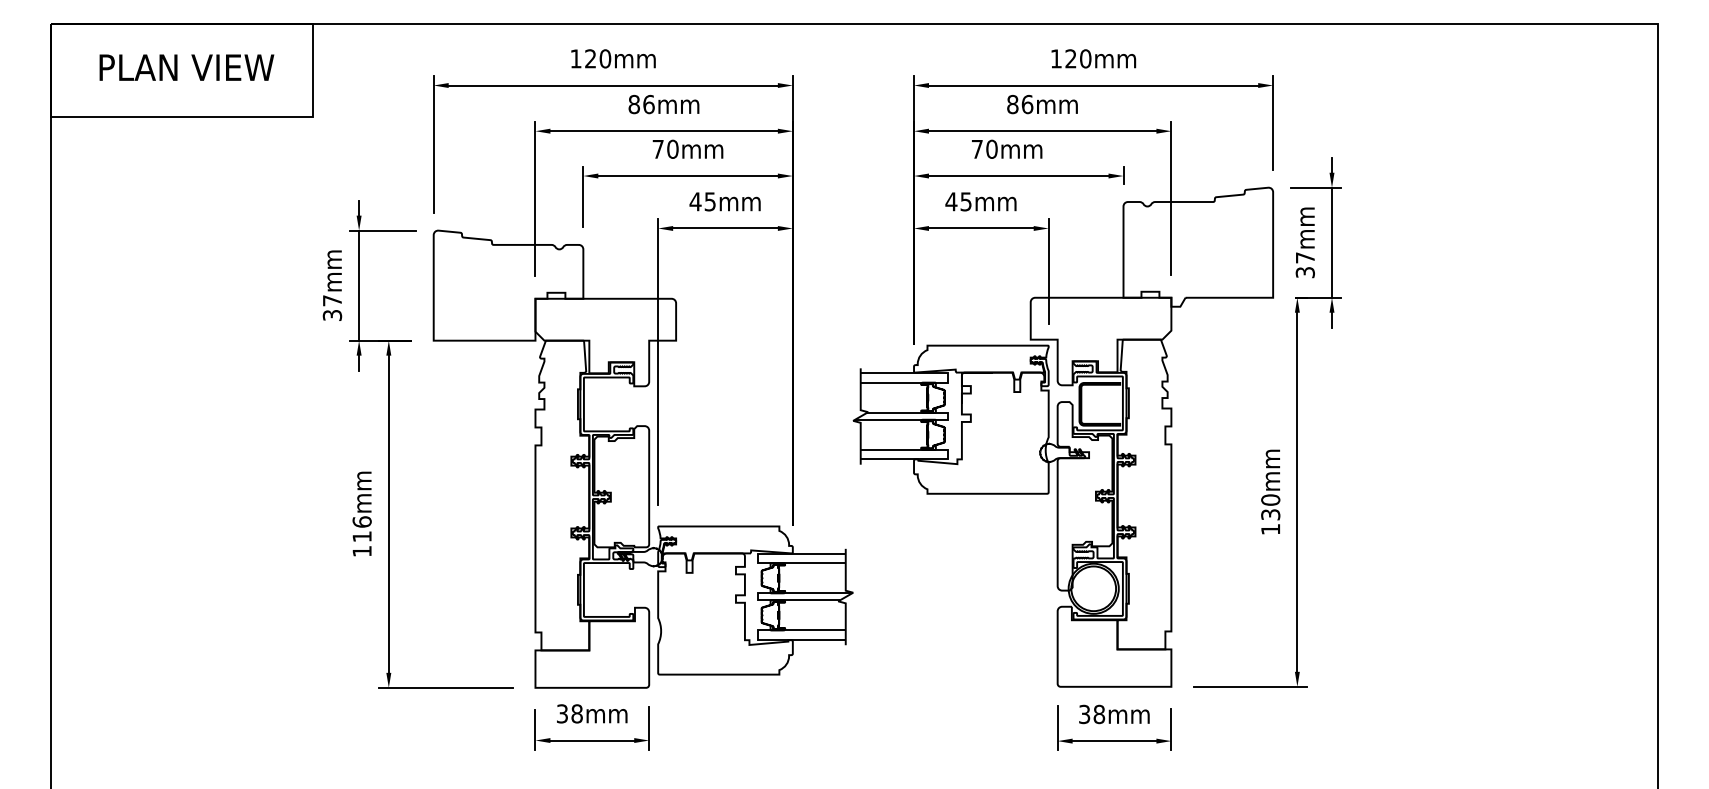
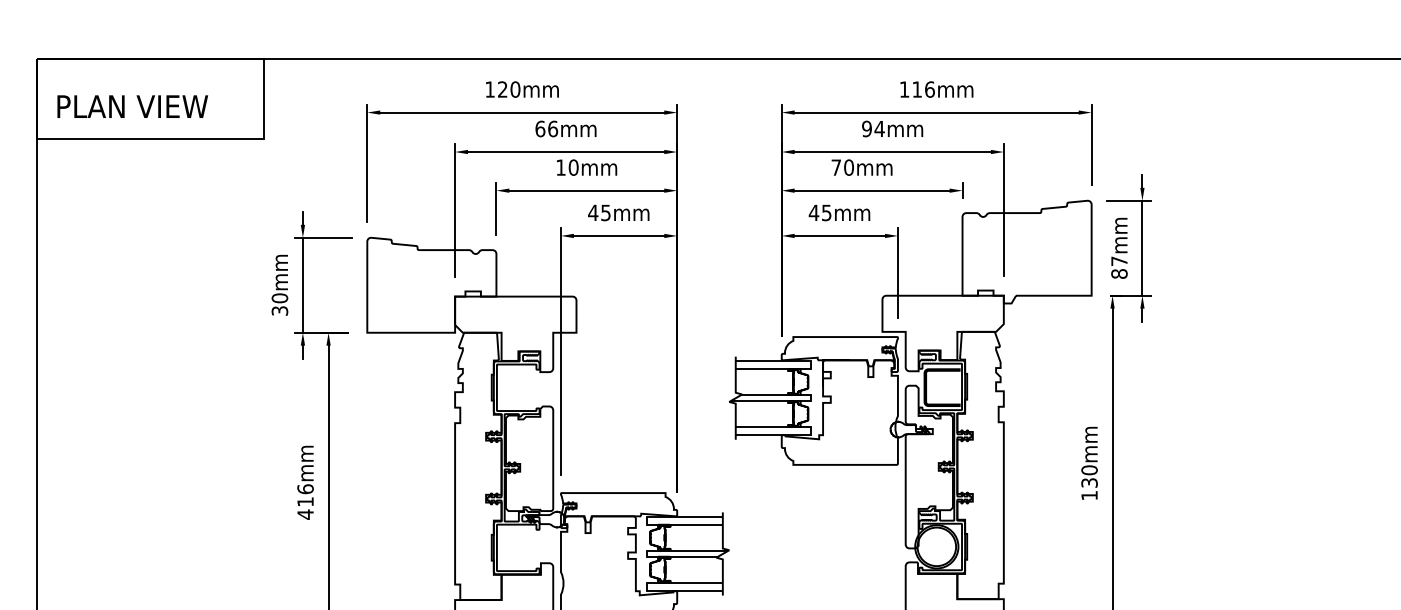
text: (1078, 58) -> (923, 89), 120mm -> 116mm
text: (186, 67) -> (132, 106), moved
text: (634, 104) -> (540, 128), 86mm -> 66mm
text: (1020, 104) -> (873, 128), 86mm -> 94mm
text: (657, 149) -> (560, 167), 70mm -> 10mm
text: (1304, 272) -> (1118, 273), 37mm -> 87mm
text: (332, 300) -> (279, 298), 37mm -> 30mm
text: (361, 551) -> (304, 514), 116mm -> 416mm

